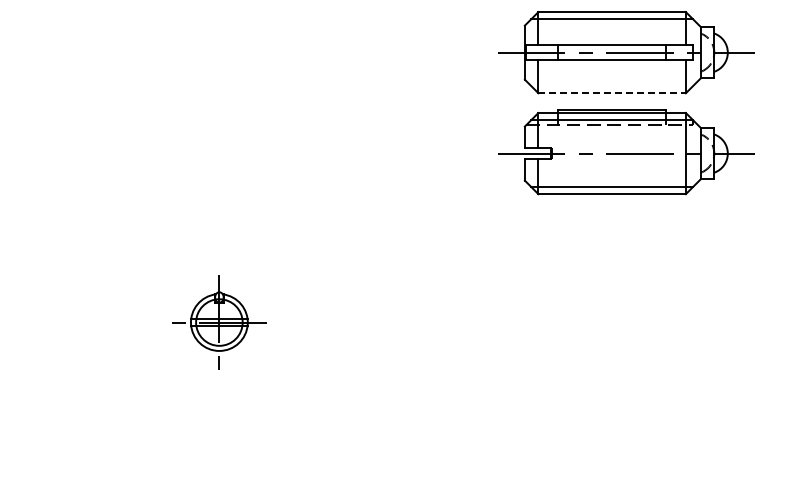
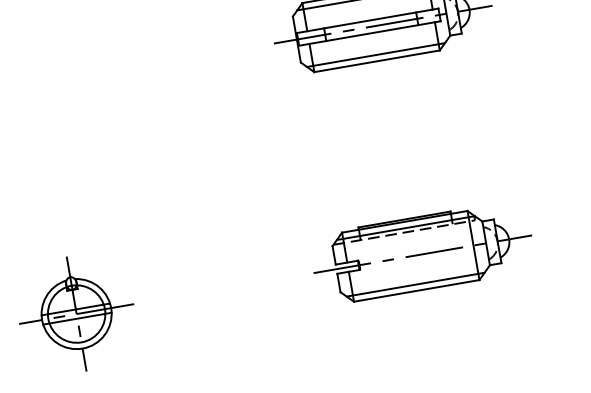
line: (612, 85) -> (376, 54), added
line: (612, 93) -> (377, 61), dashed -> solid
part: (626, 152) -> (422, 253), moved
part: (219, 322) -> (76, 313), size x1.43

